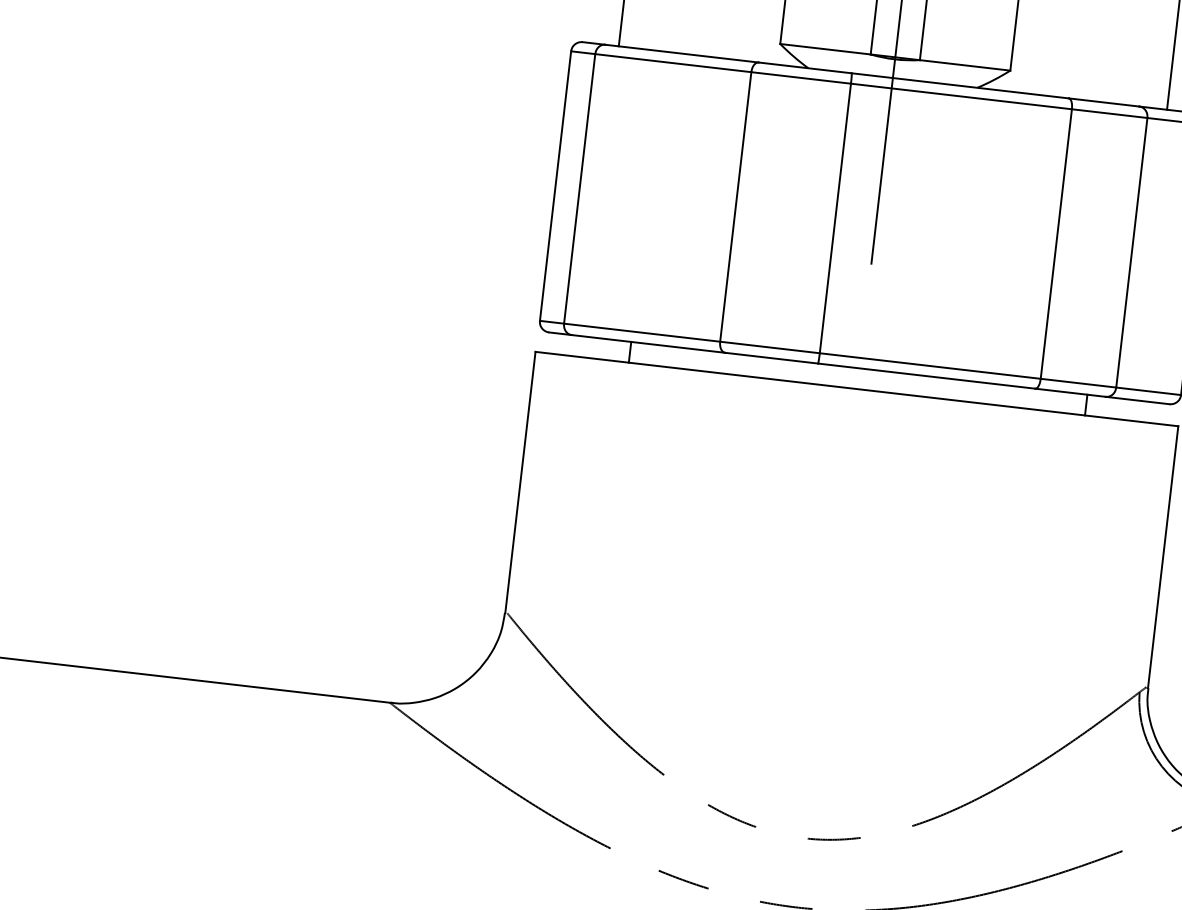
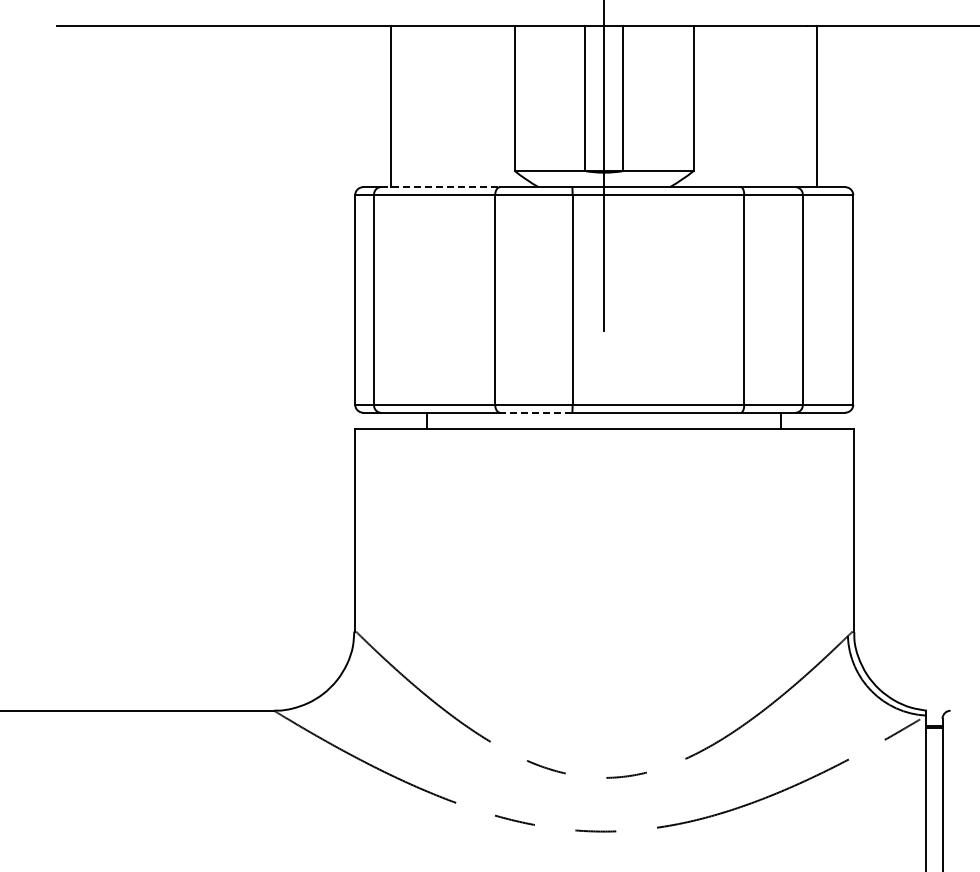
line: (682, 54) -> (440, 187), solid -> dashed
line: (770, 357) -> (535, 412), solid -> dashed

